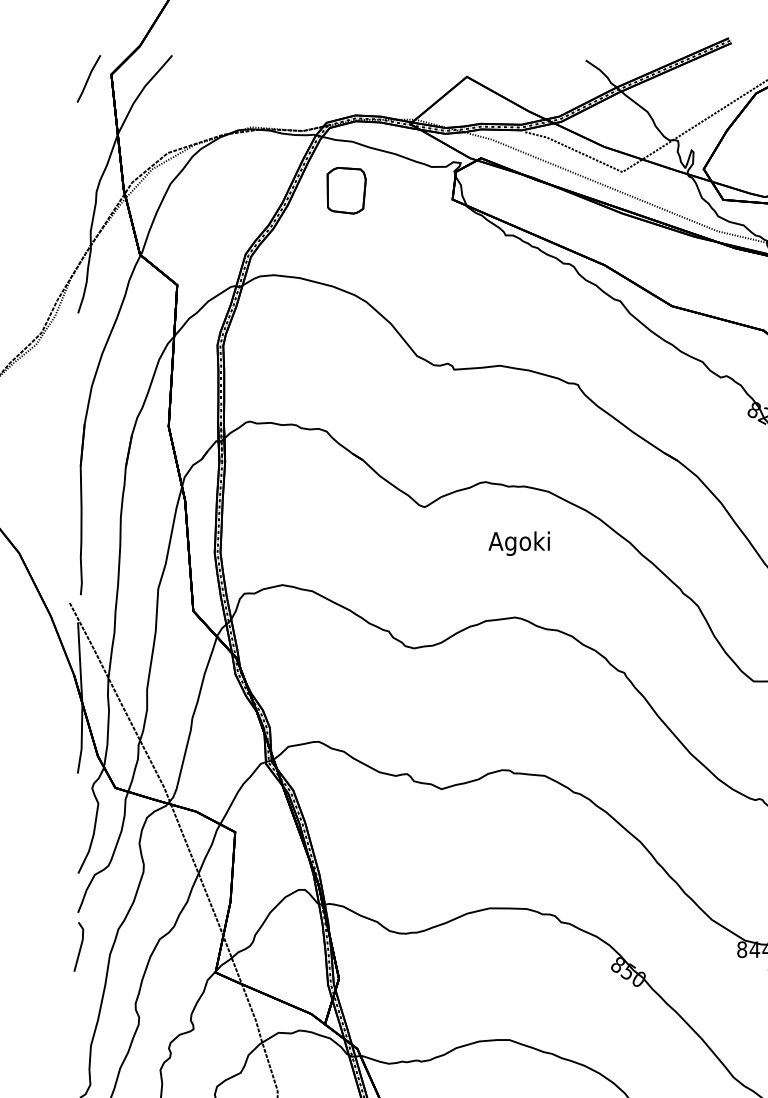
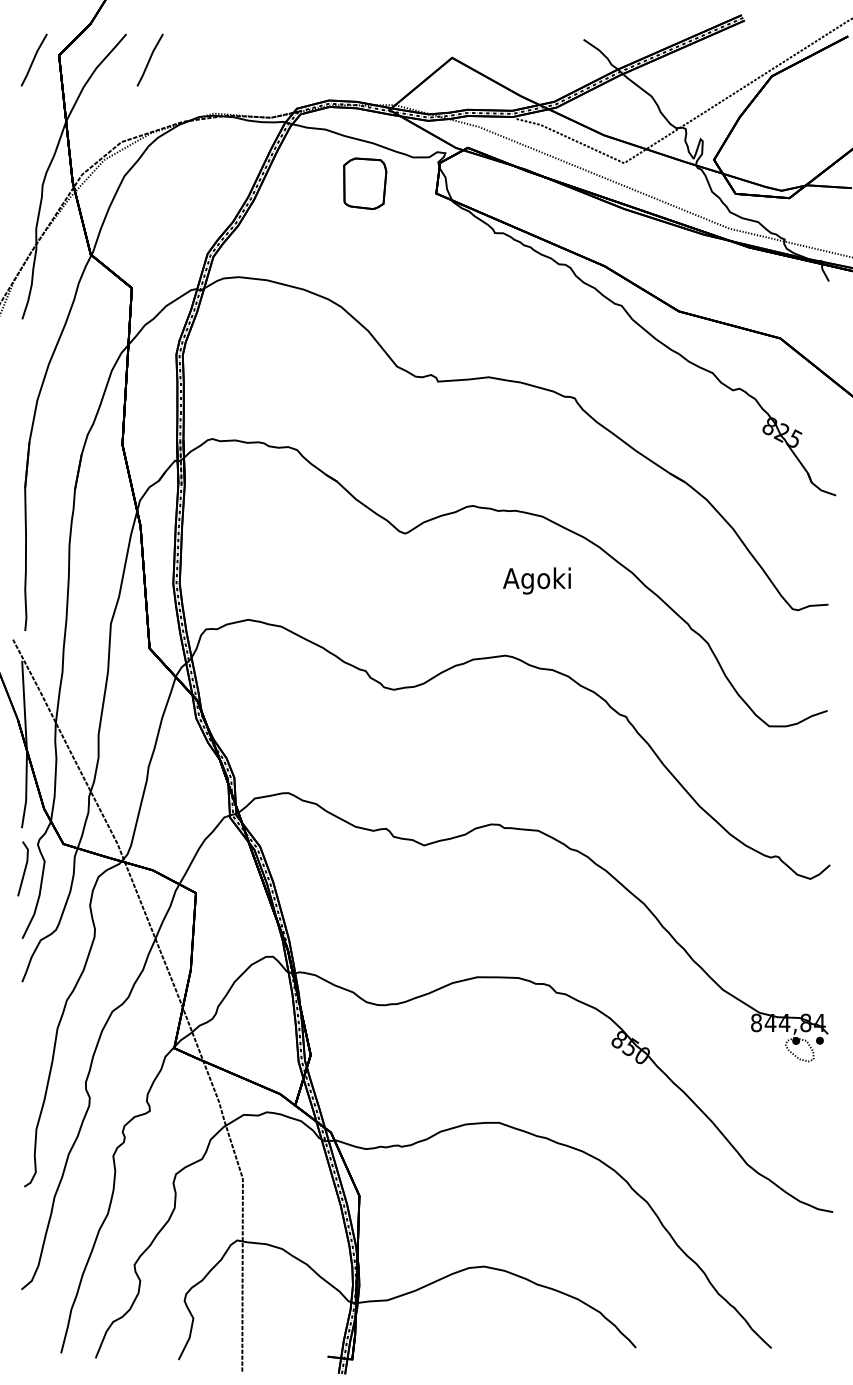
line: (193, 78) -> (149, 59), added
part: (346, 190) -> (365, 183), moved
text: (518, 543) -> (536, 580), moved
line: (80, 946) -> (24, 868), moved

